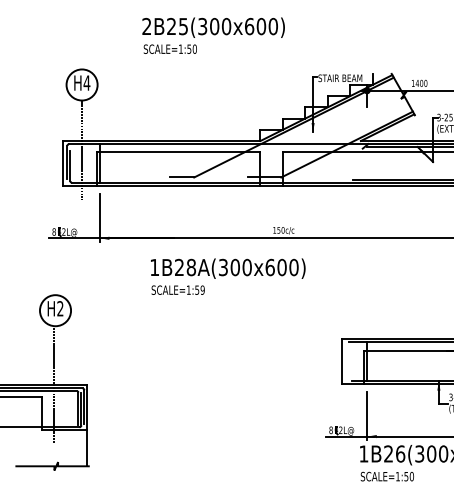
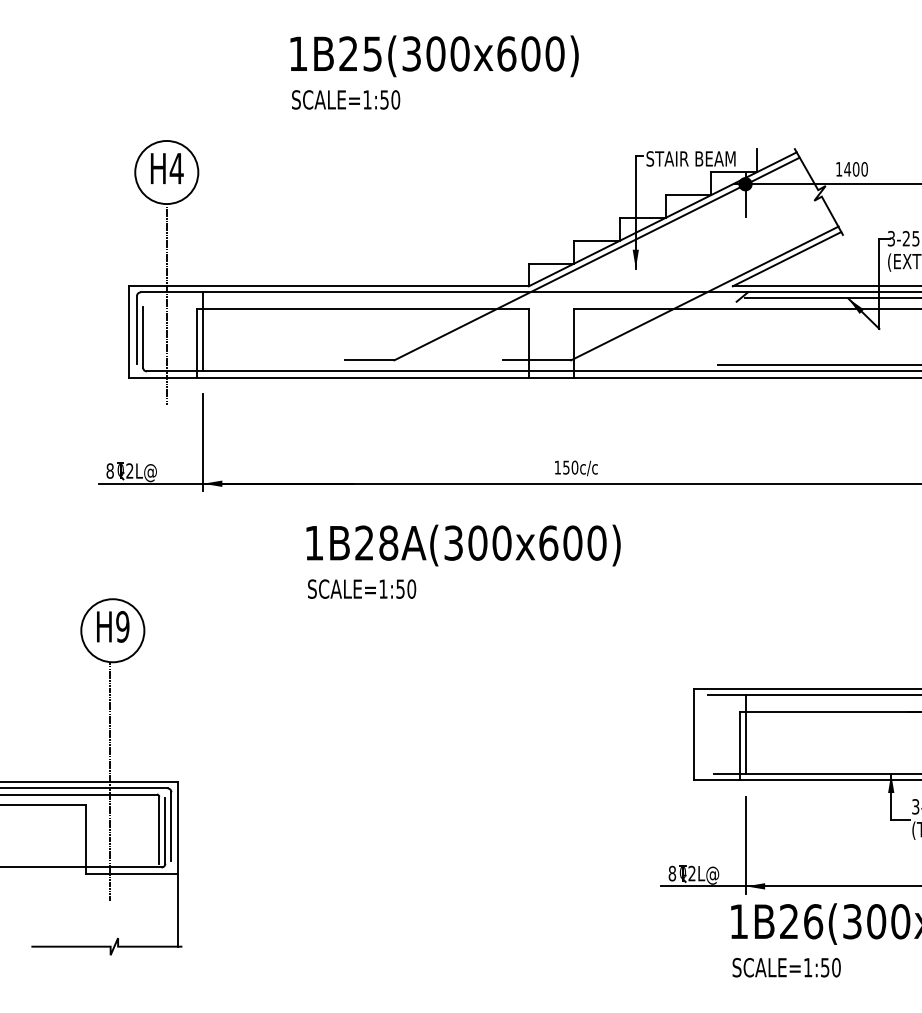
text: (146, 25) -> (297, 51), 2B25(300x600) -> 1B25(300x600)
text: (202, 289) -> (411, 587), SCALE=1:59 -> SCALE=1:50
text: (60, 308) -> (122, 626), H2 -> H9

